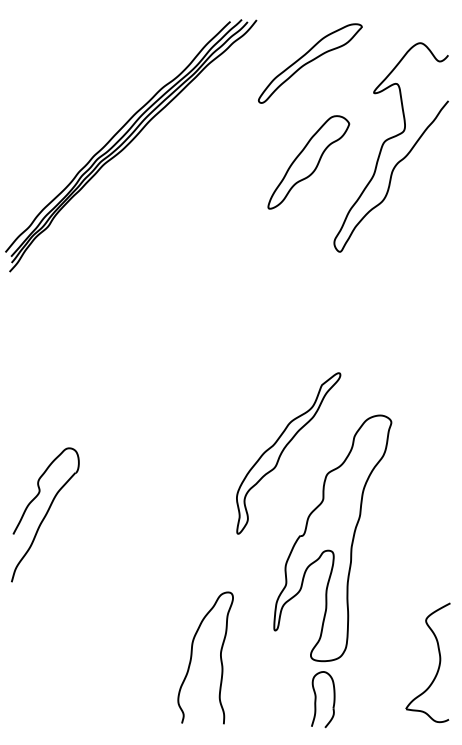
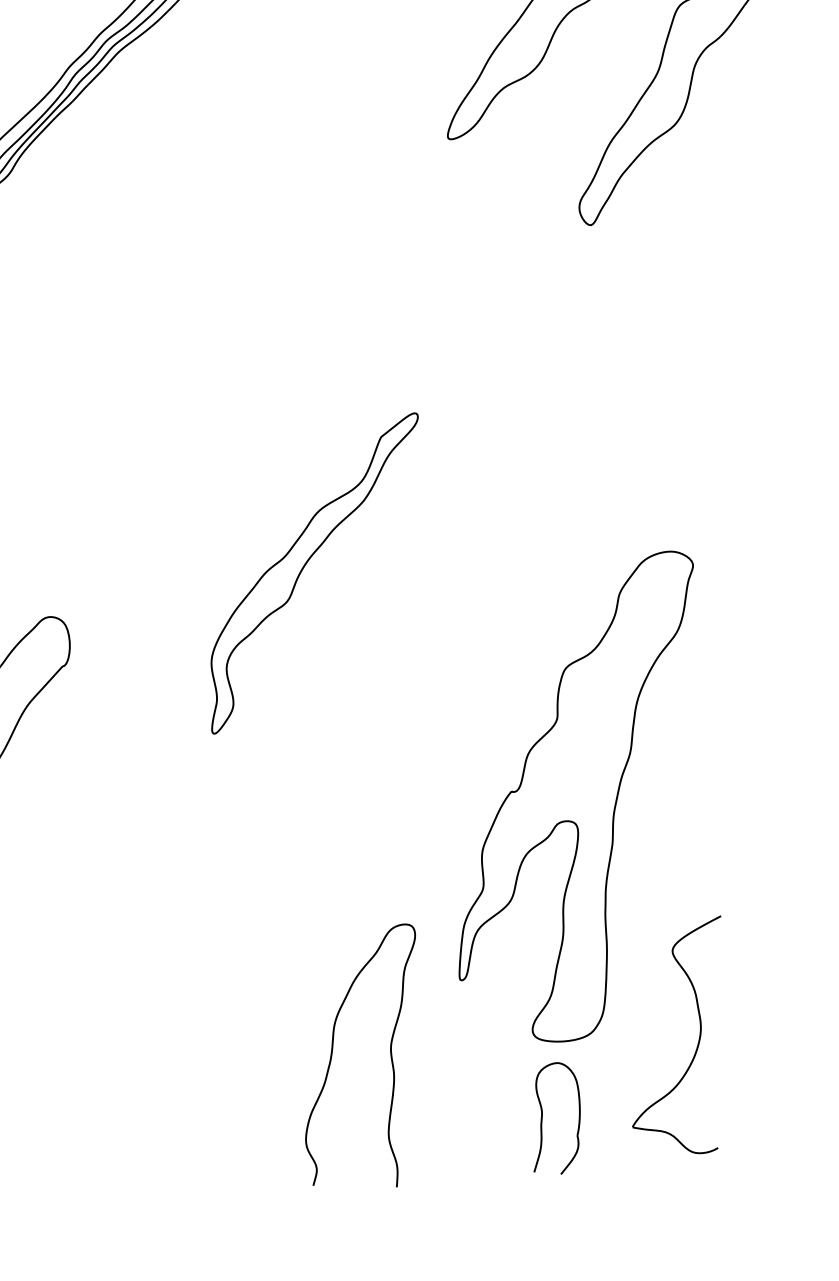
part: (288, 453) -> (314, 573), moved
curve: (192, 656) -> (334, 1052), moved
part: (438, 664) -> (697, 1038), moved

